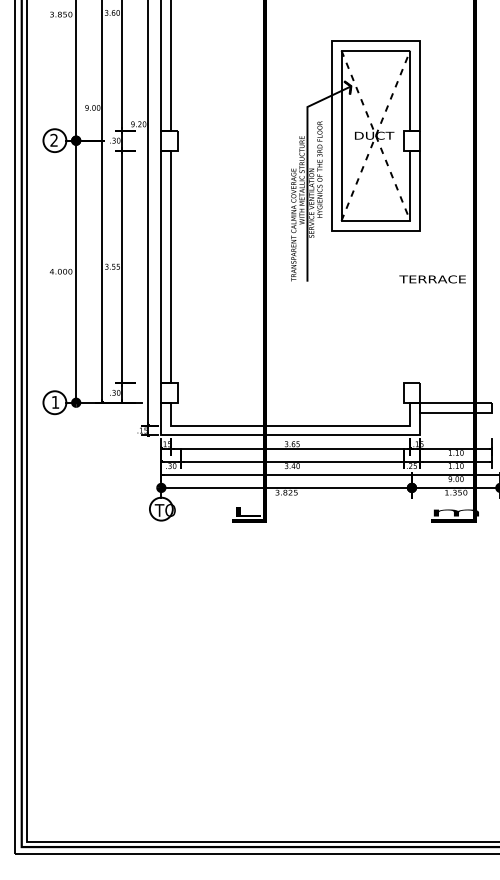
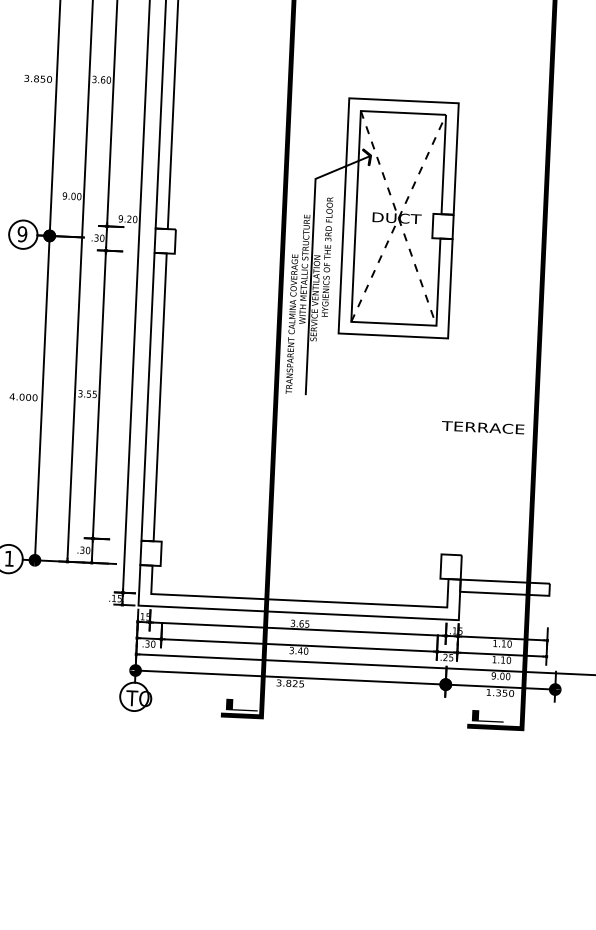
text: (54, 140) -> (22, 234), 2 -> 9
part: (355, 160) -> (372, 247), moved
text: (455, 511) -> (498, 716), m -> L

